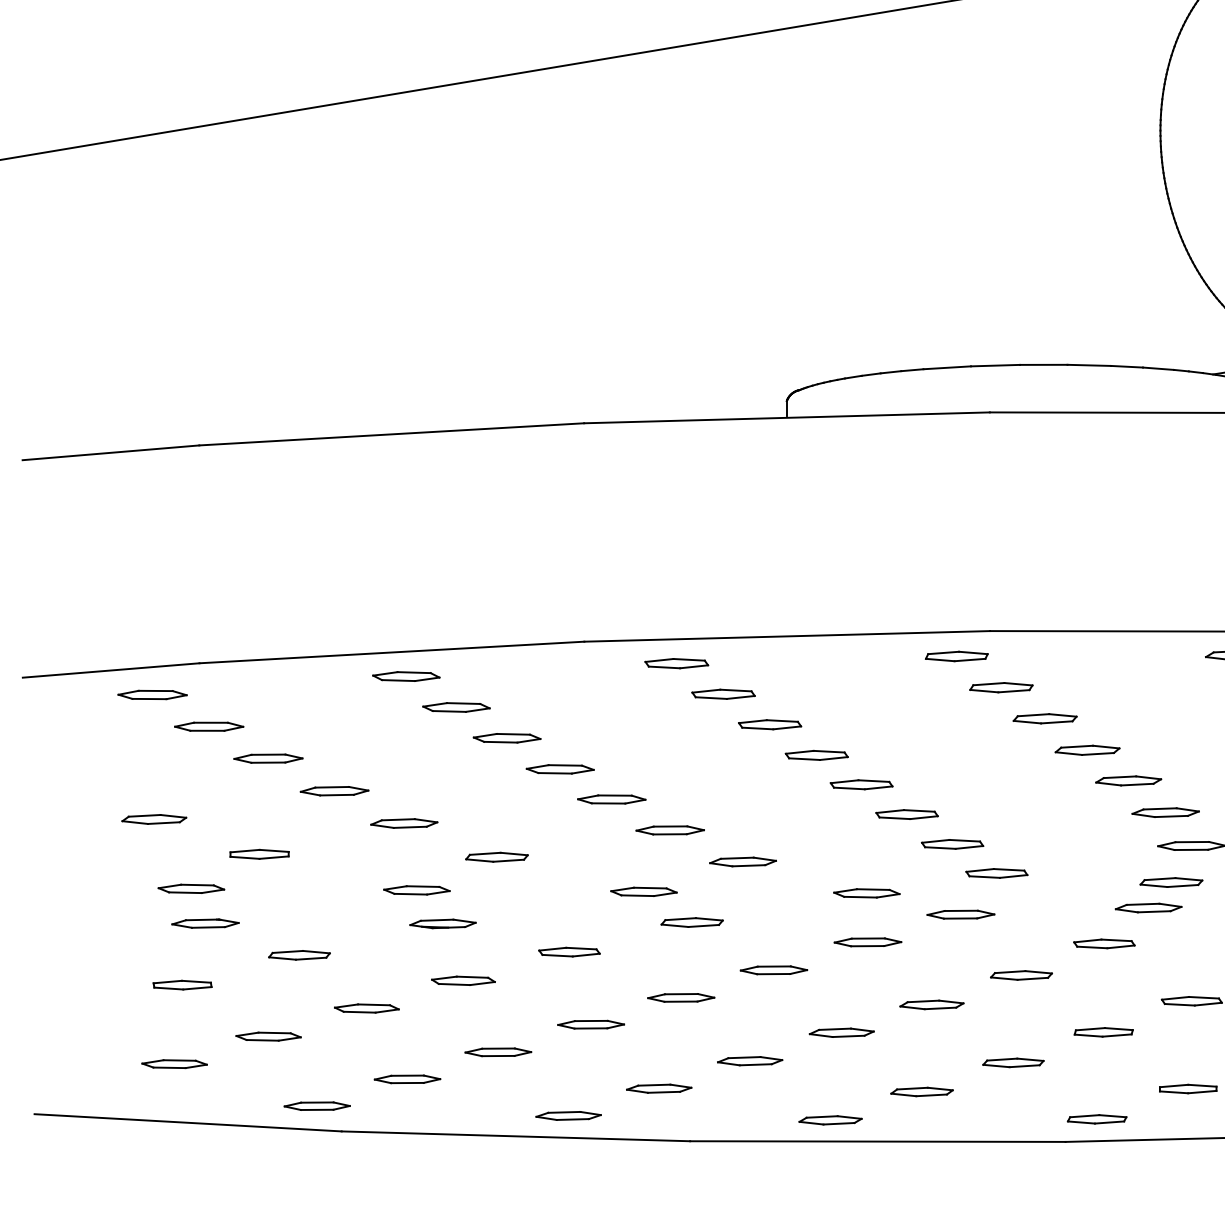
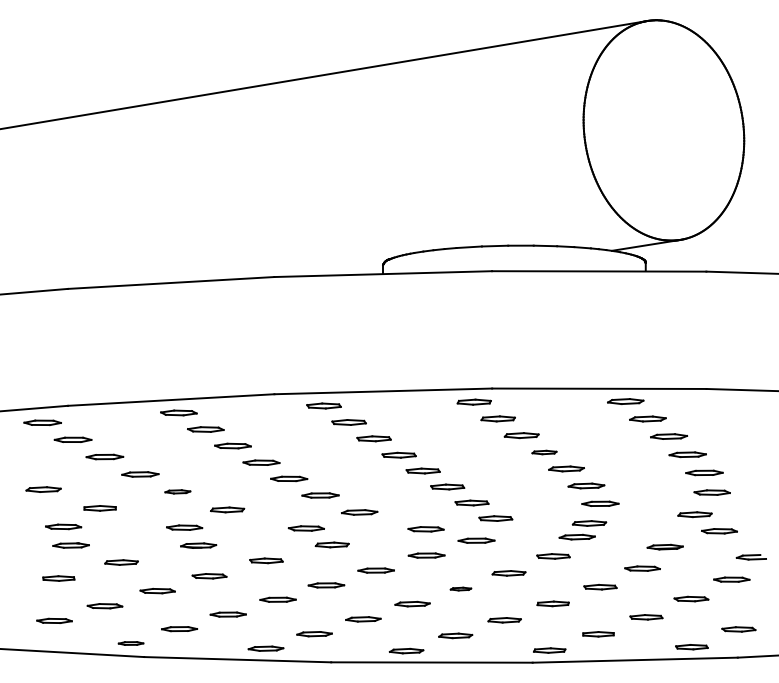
part: (1087, 750) -> (544, 452), size x0.7
part: (403, 822) -> (177, 491), size x0.7
part: (931, 1003) -> (460, 588), size x0.6
part: (316, 1106) -> (130, 643), size x0.7

